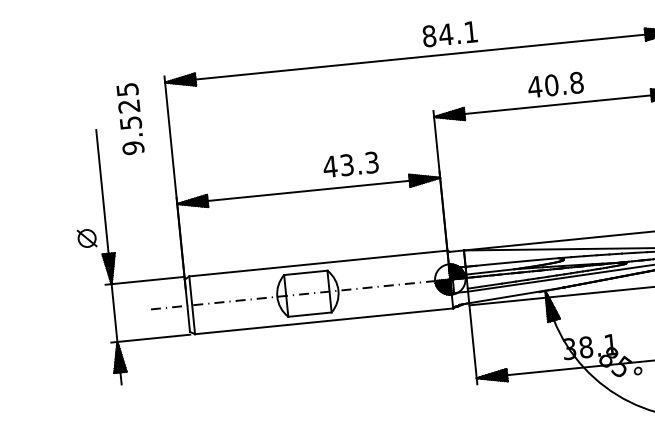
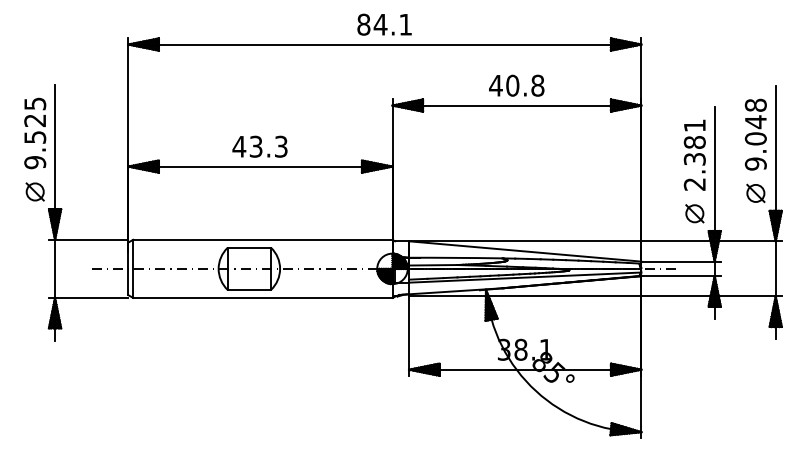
text: (449, 33) -> (384, 24), moved
text: (130, 119) -> (35, 133), moved
text: (350, 164) -> (259, 146), moved

